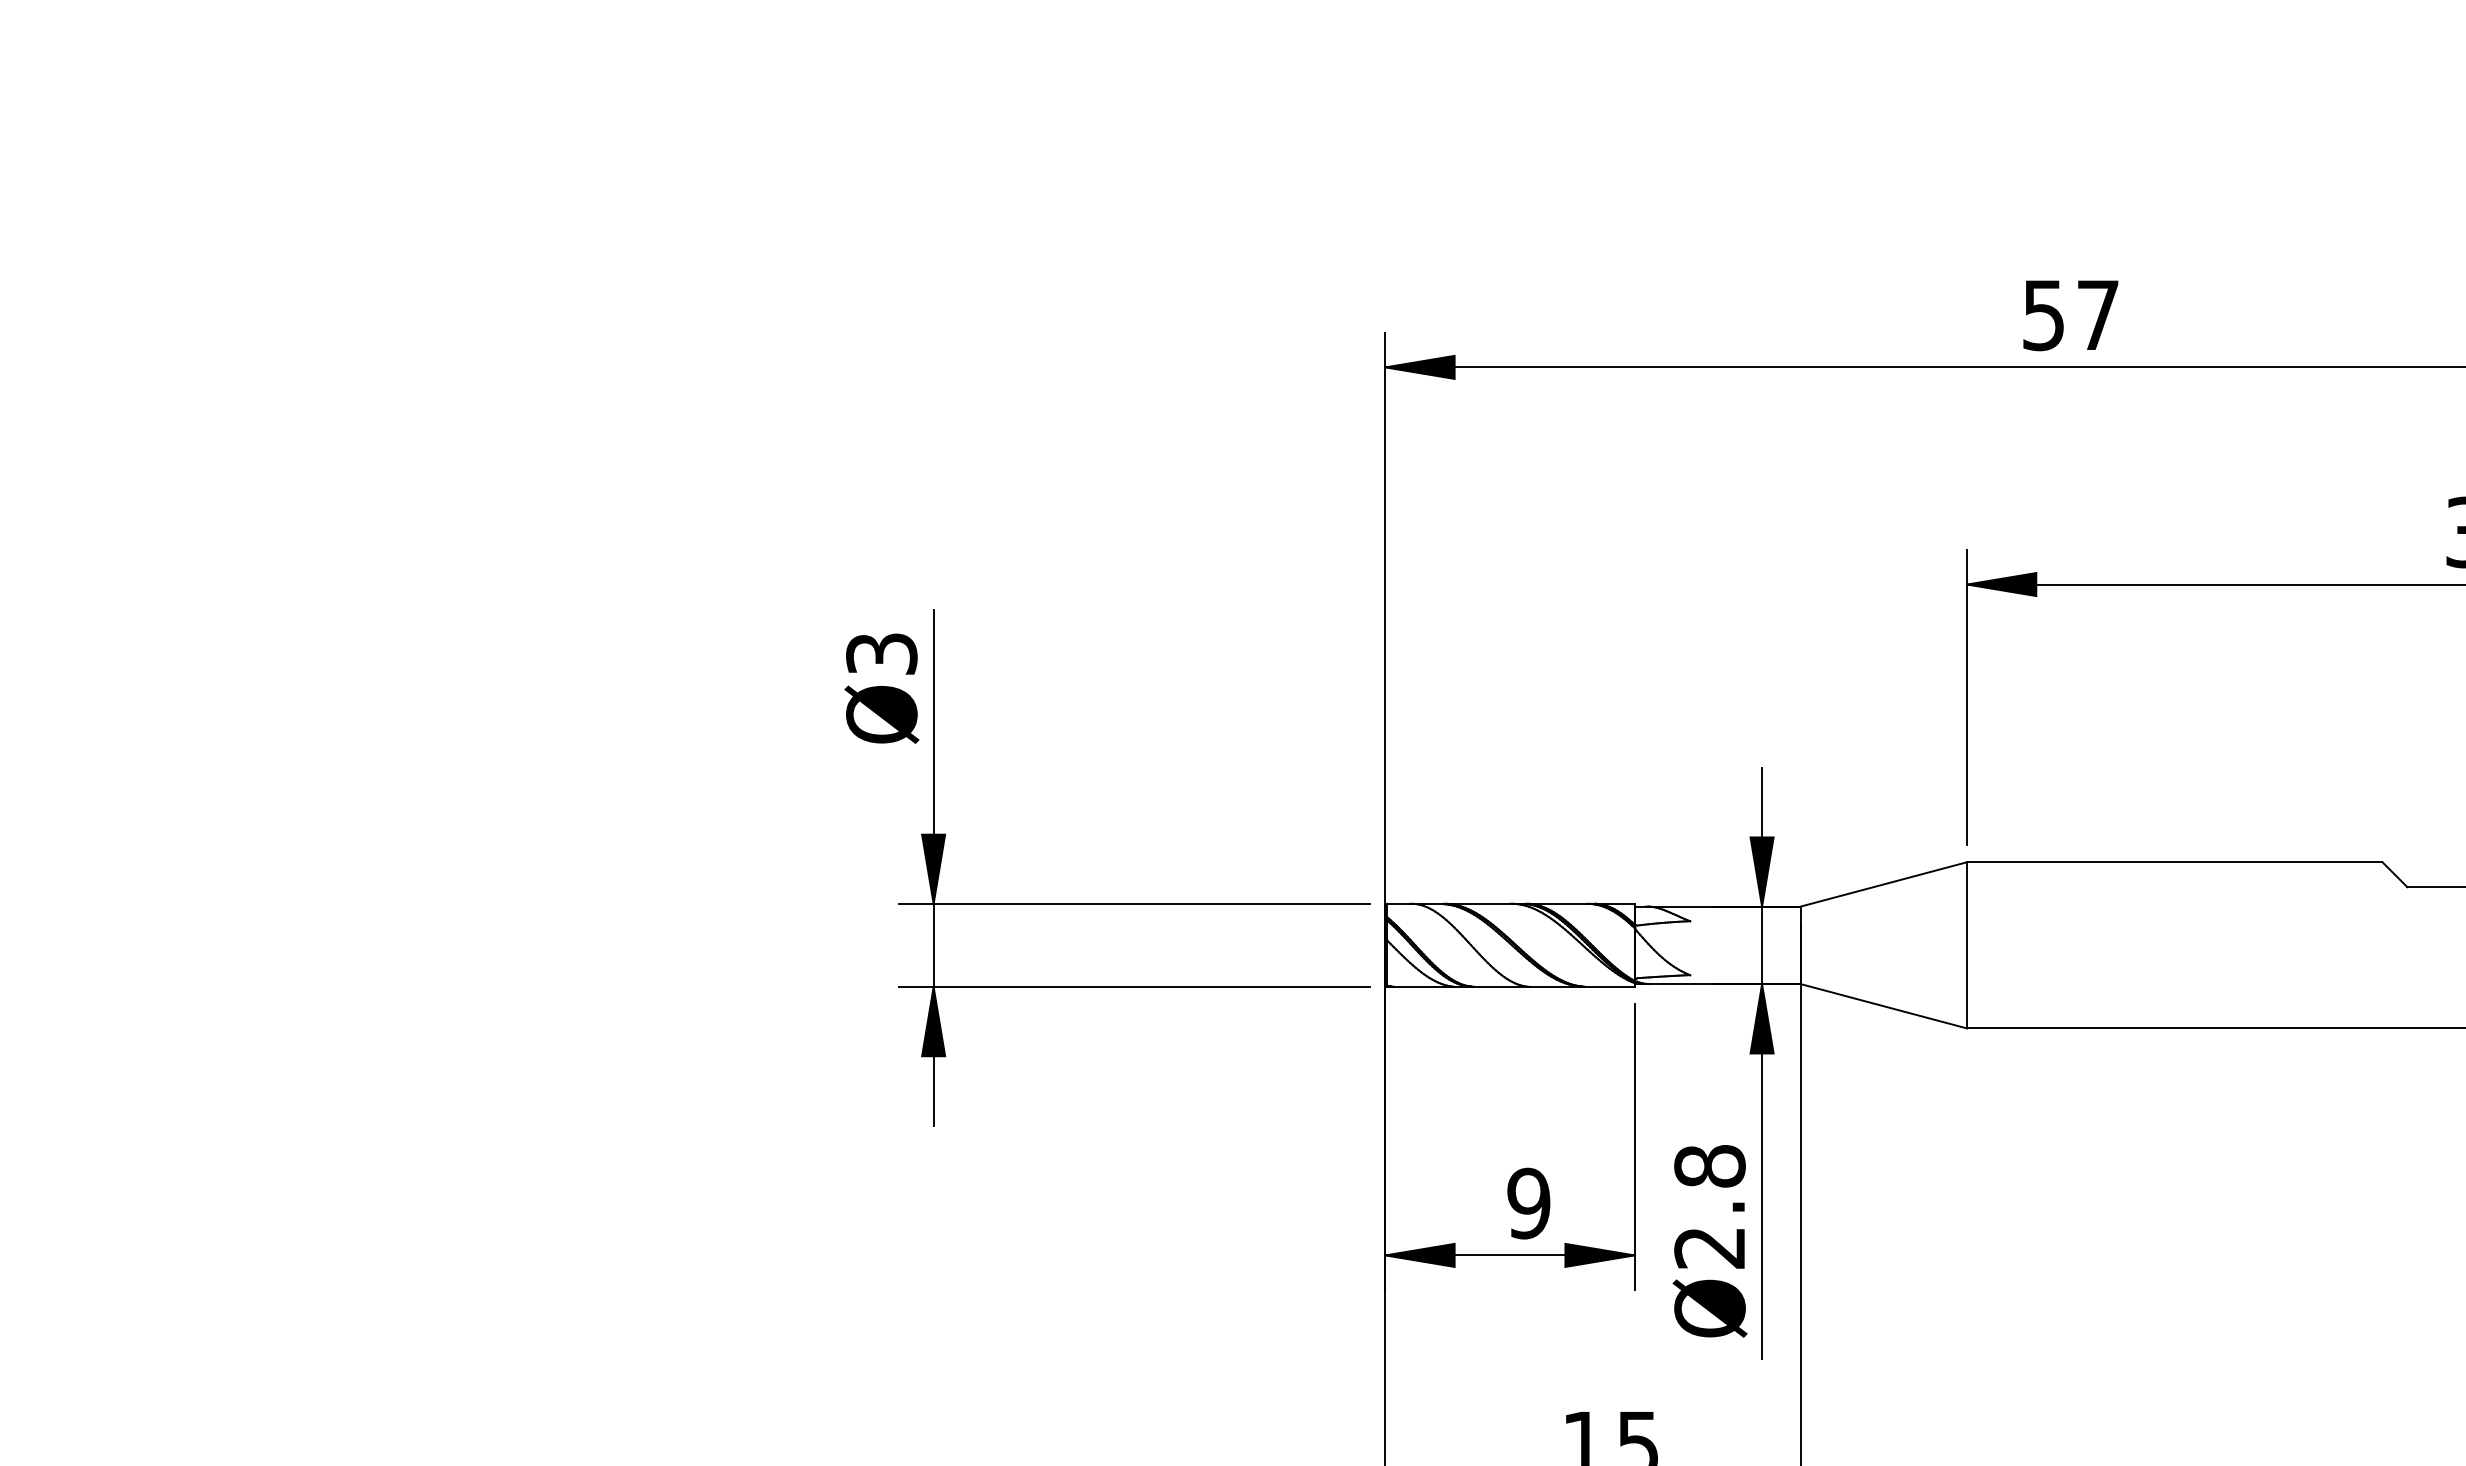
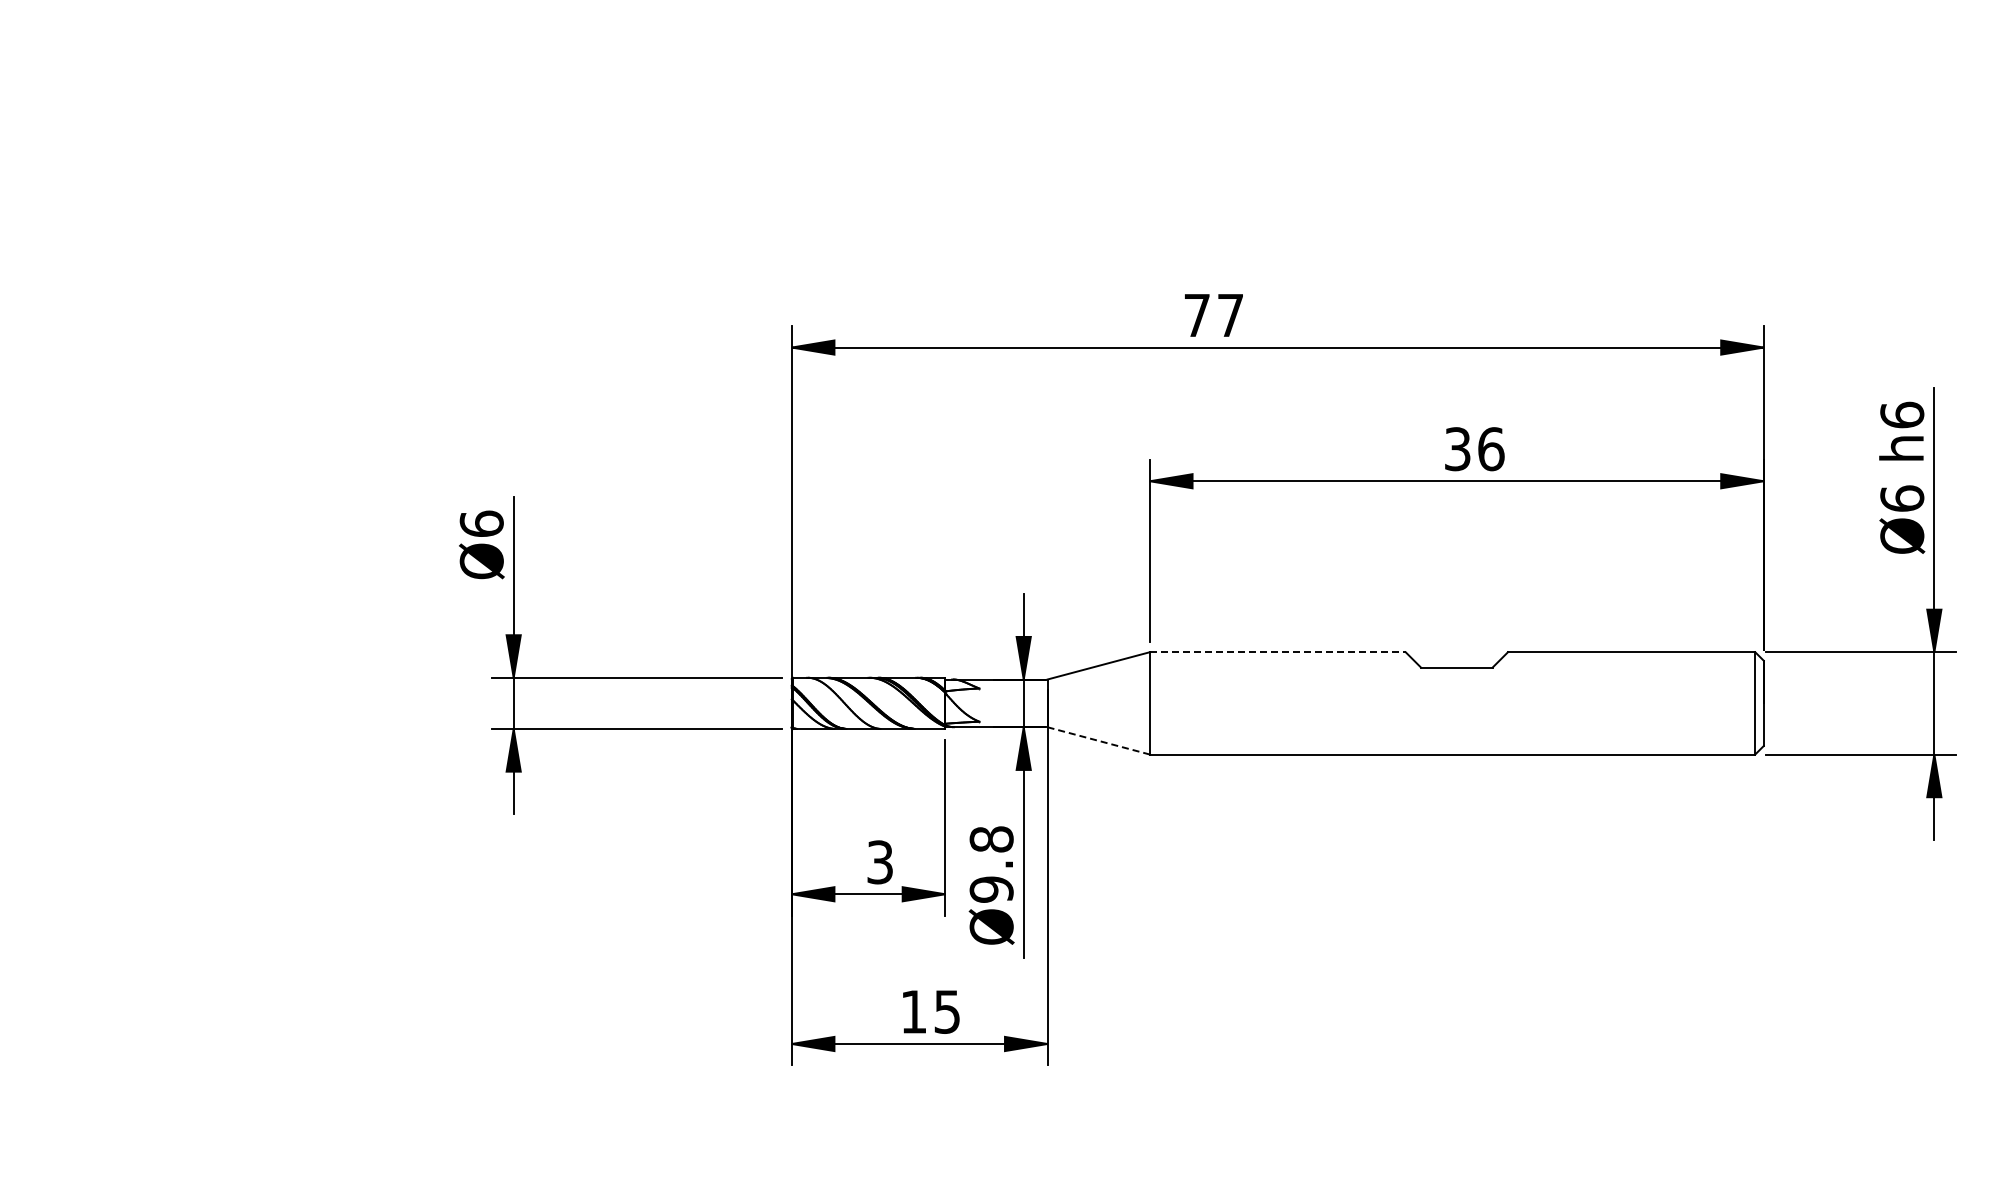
text: (2042, 315) -> (1196, 315), 57 -> 77
text: (881, 653) -> (481, 523), Ø3 -> Ø6
line: (2174, 862) -> (1277, 652), solid -> dashed
line: (1883, 1005) -> (1098, 740), solid -> dashed
text: (1529, 1203) -> (880, 862), 9 -> 3
text: (1709, 1247) -> (991, 889), Ø2.8 -> Ø9.8

